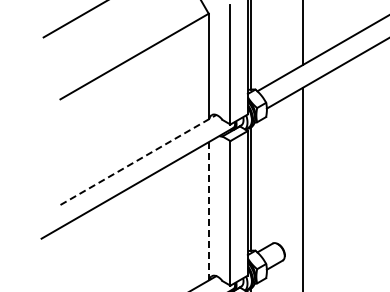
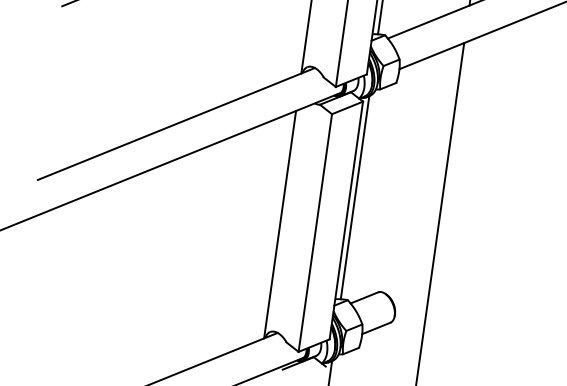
line: (138, 159) -> (176, 123), dashed -> solid
line: (208, 210) -> (279, 223), dashed -> solid

